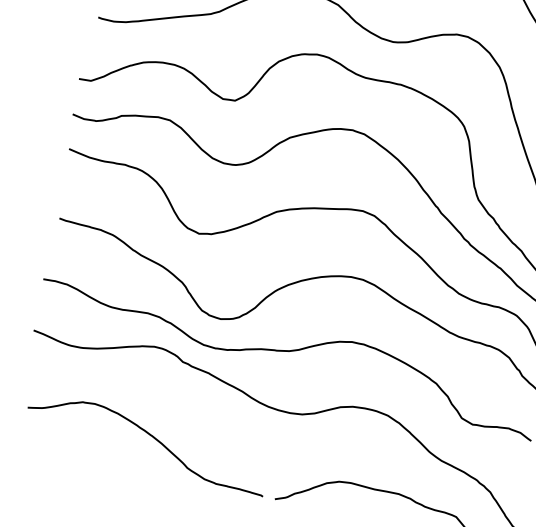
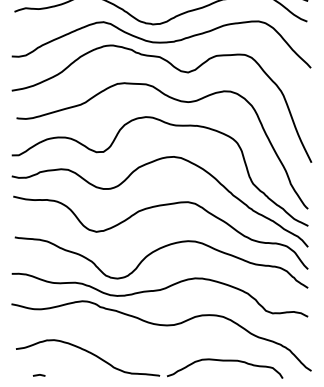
line: (57, 459) -> (38, 375), added

